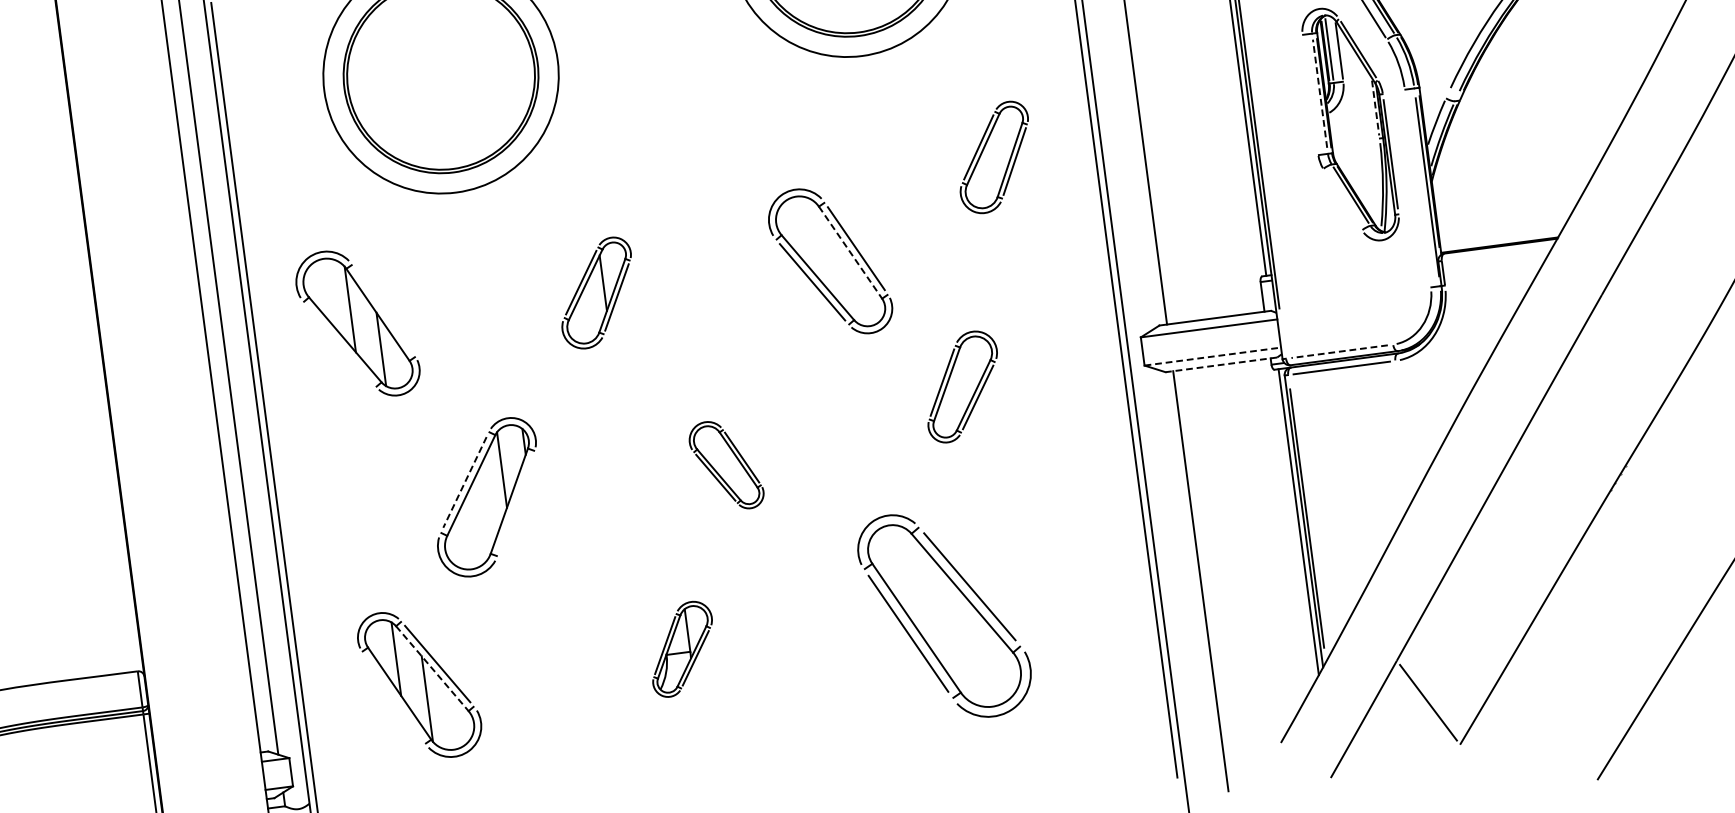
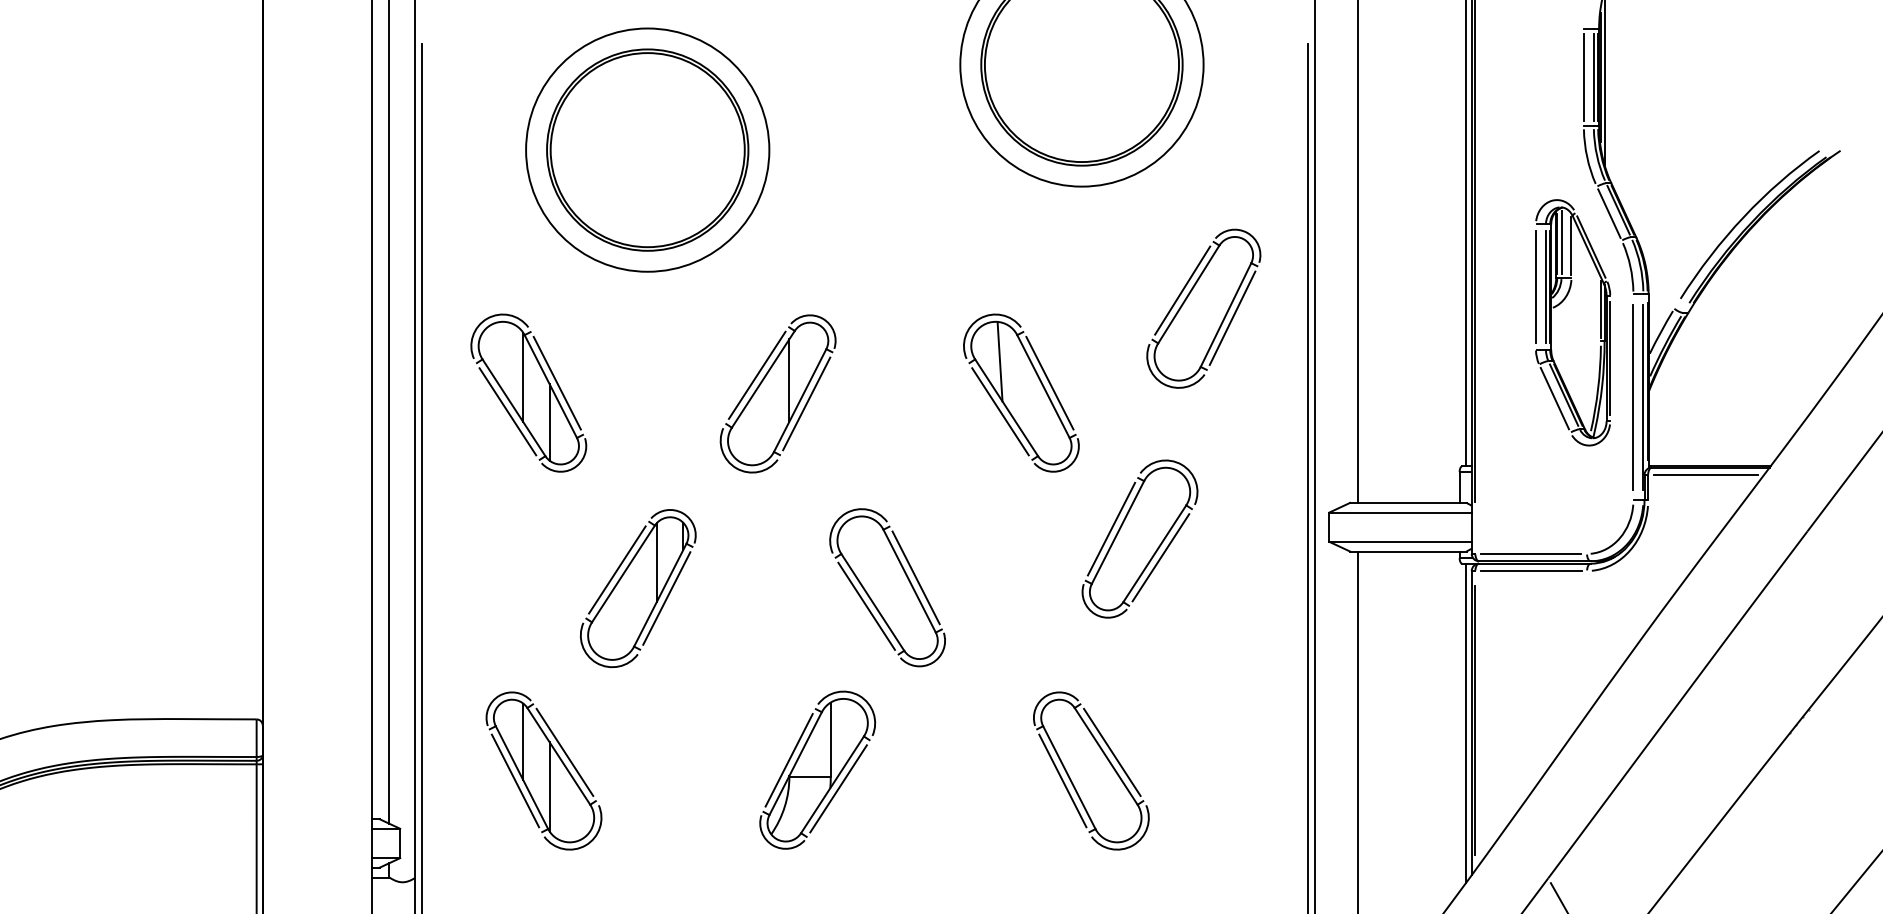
line: (1319, 93) -> (1545, 286), dashed -> solid
line: (1310, 94) -> (1536, 286), added
line: (1375, 108) -> (1600, 309), dashed -> solid
part: (994, 157) -> (1203, 308), size x1.43
line: (1417, 188) -> (1632, 397), added
line: (1342, 199) -> (1554, 398), added
line: (805, 234) -> (999, 361), added
line: (850, 252) -> (1043, 386), dashed -> solid
line: (1496, 253) -> (1705, 474), added
part: (596, 292) -> (777, 393), size x1.43
line: (382, 310) -> (556, 382), added
line: (339, 344) -> (507, 411), added
line: (1338, 351) -> (1530, 553), dashed -> solid
line: (1213, 356) -> (1401, 541), dashed -> solid
line: (1220, 364) -> (1407, 551), dashed -> solid
part: (961, 386) -> (1139, 538), size x1.43
part: (726, 465) -> (887, 587), size x1.67
line: (465, 481) -> (617, 569), dashed -> solid
line: (515, 503) -> (666, 598), added
part: (945, 614) -> (1091, 770), size x0.71
part: (682, 648) -> (817, 769), size x1.67
line: (432, 668) -> (558, 756), dashed -> solid
line: (393, 697) -> (515, 780), added

